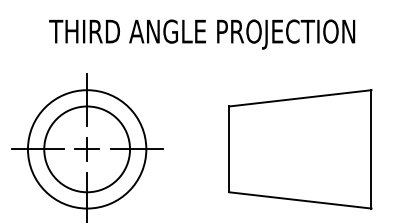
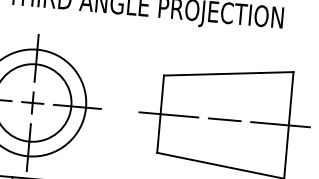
line: (237, 149) -> (168, 114), added
line: (299, 149) -> (224, 119), added
line: (361, 149) -> (279, 124), added

